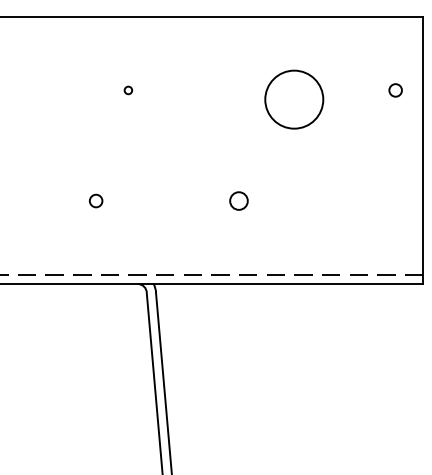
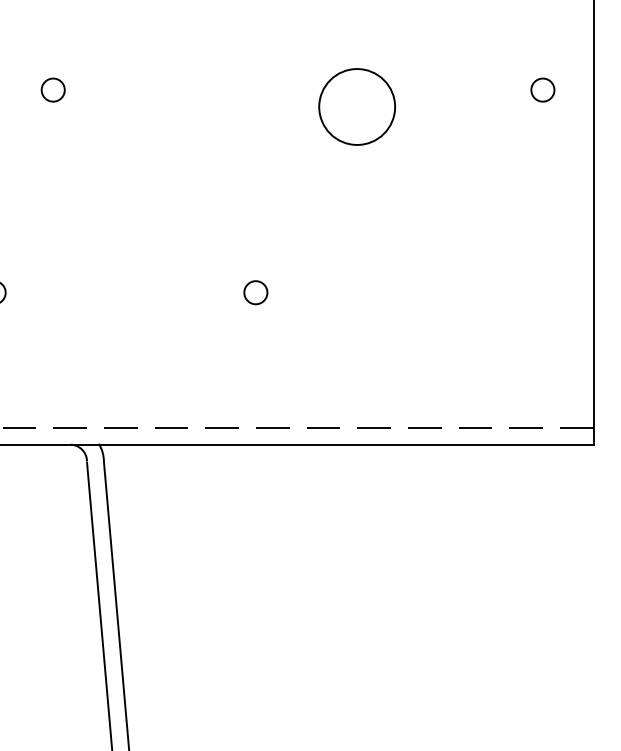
circle: (128, 90) -> (53, 90), size x1.67
circle: (294, 99) -> (357, 106), size x0.71
circle: (238, 200) -> (254, 291), size x0.71

